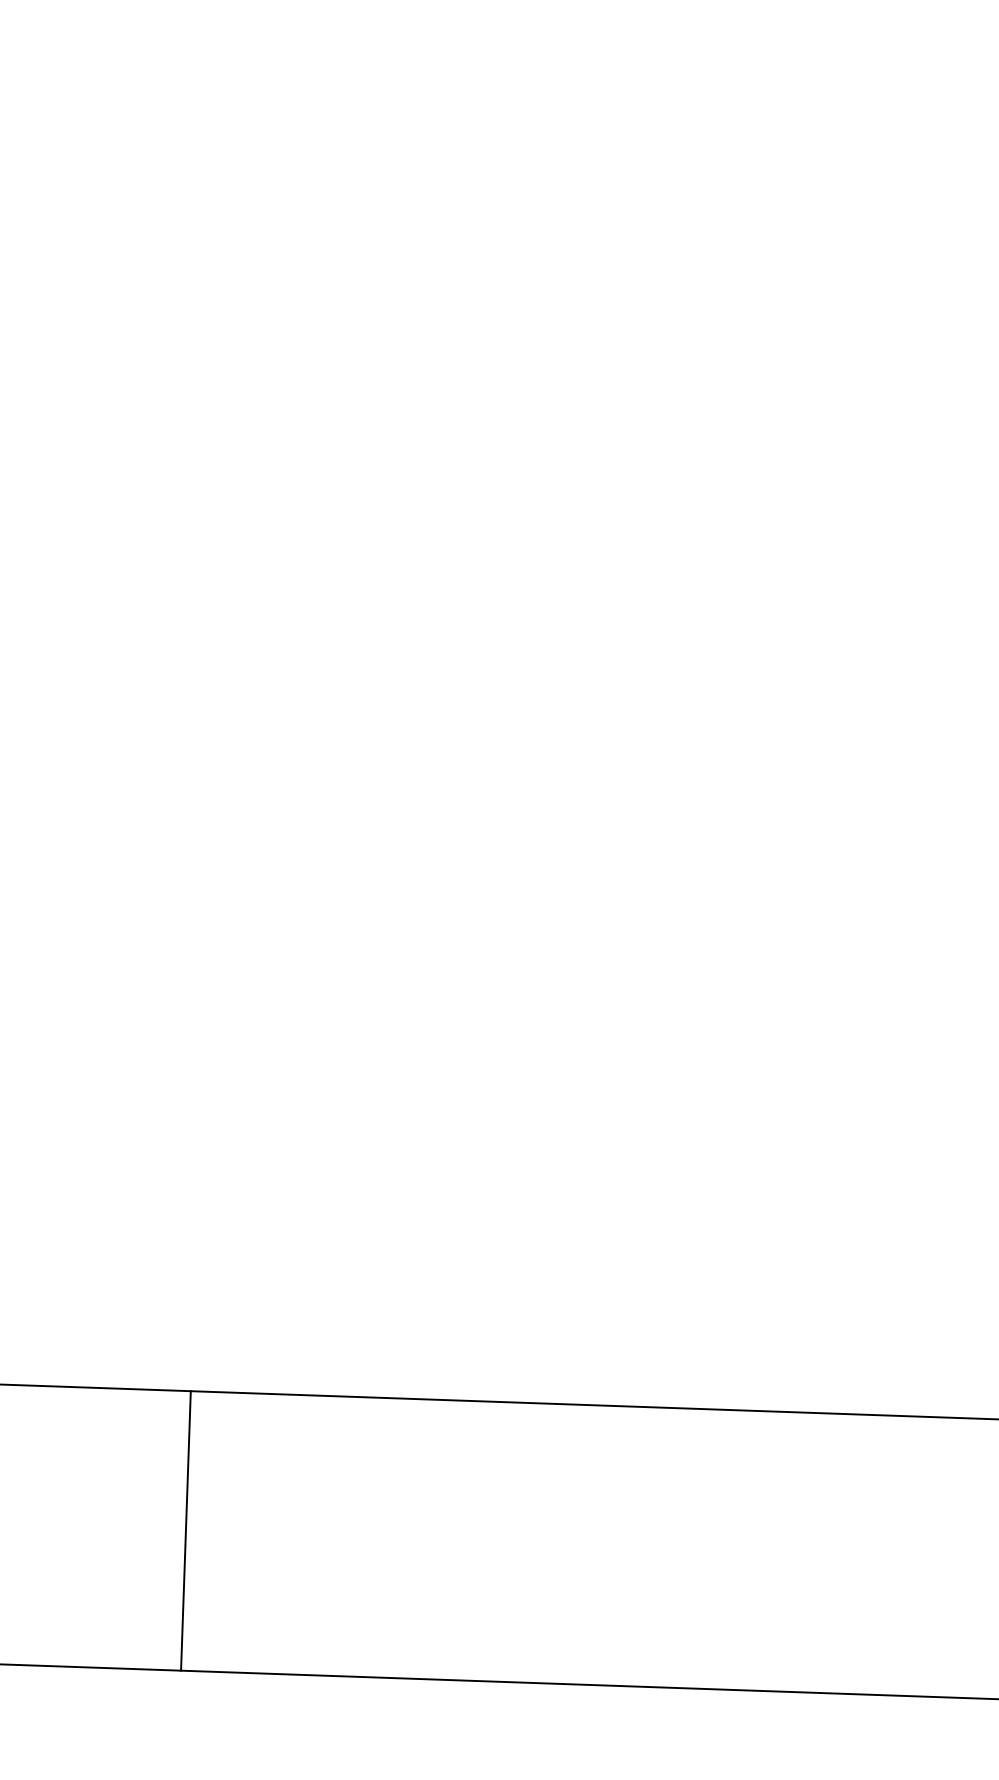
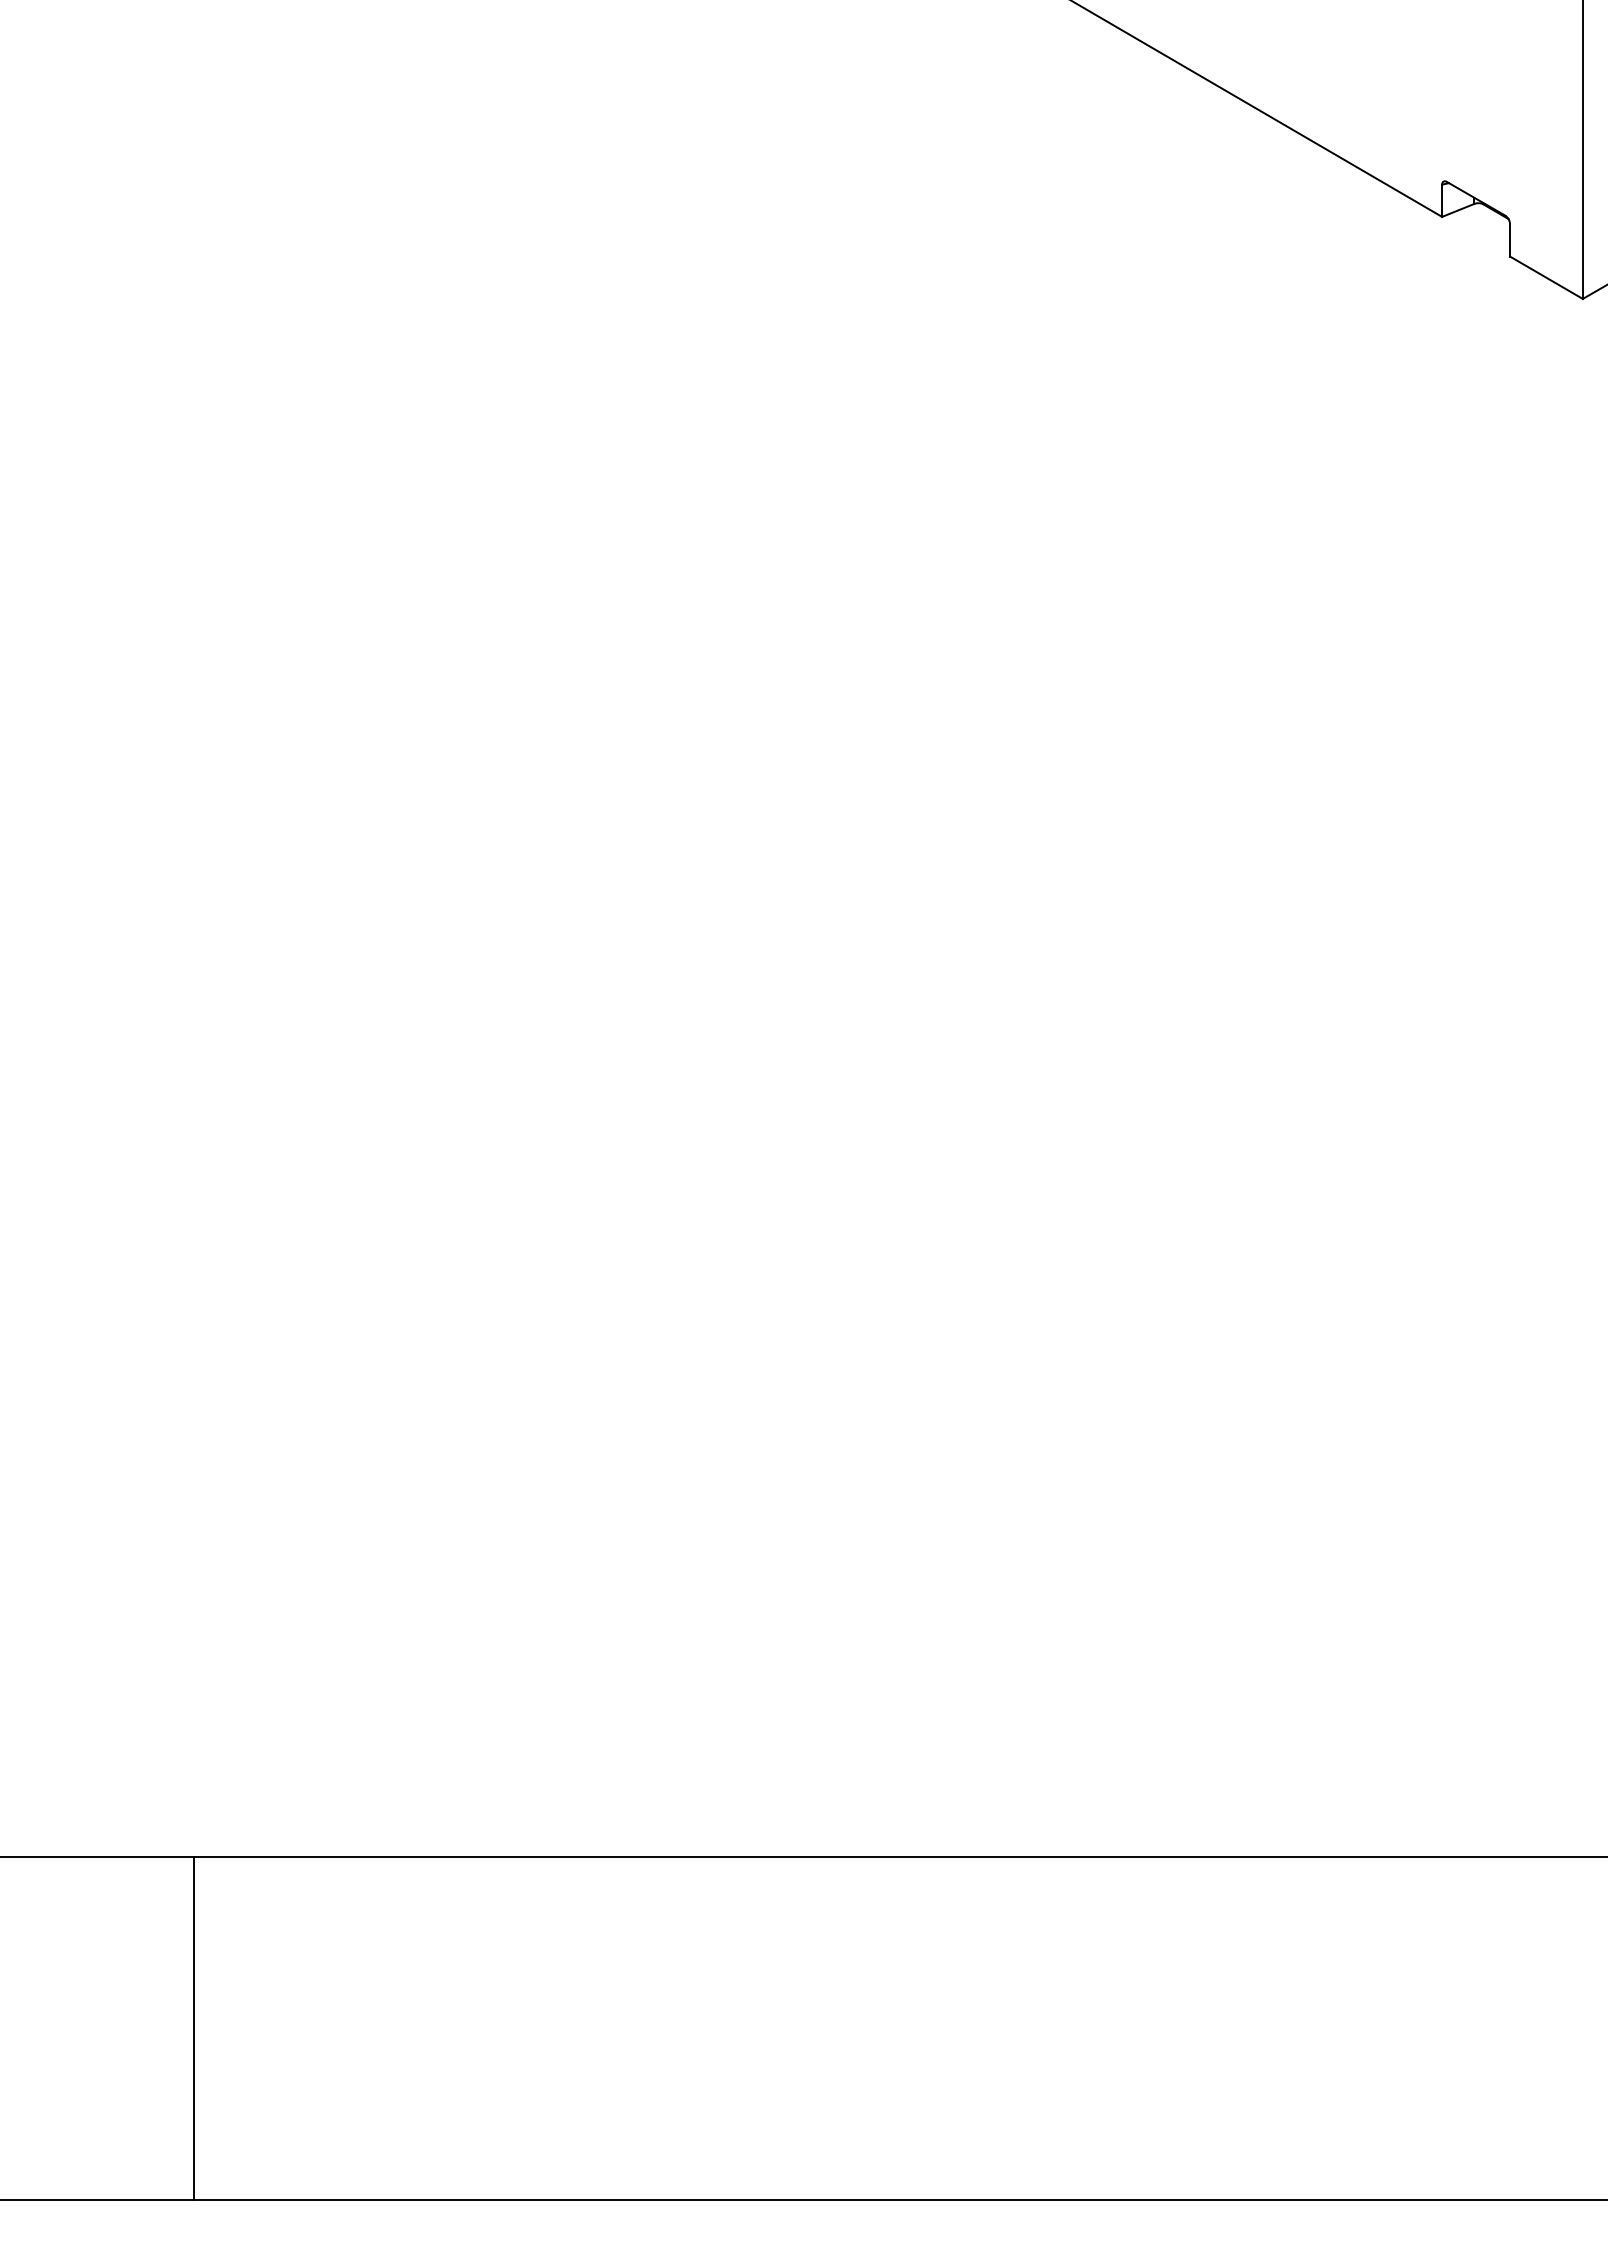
line: (186, 1530) -> (194, 2028), moved

